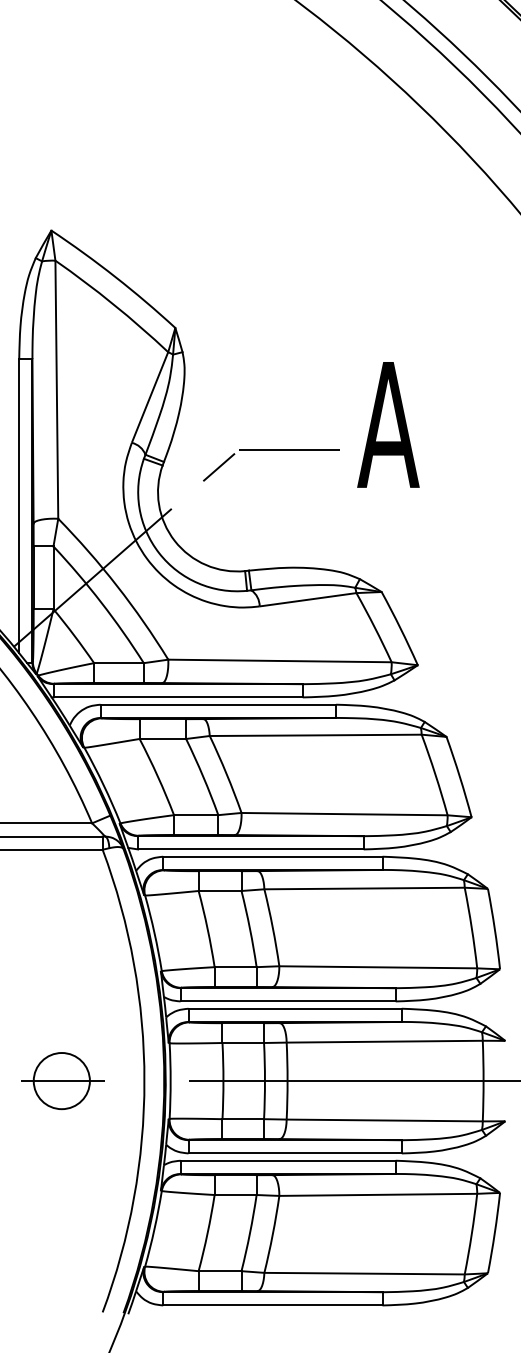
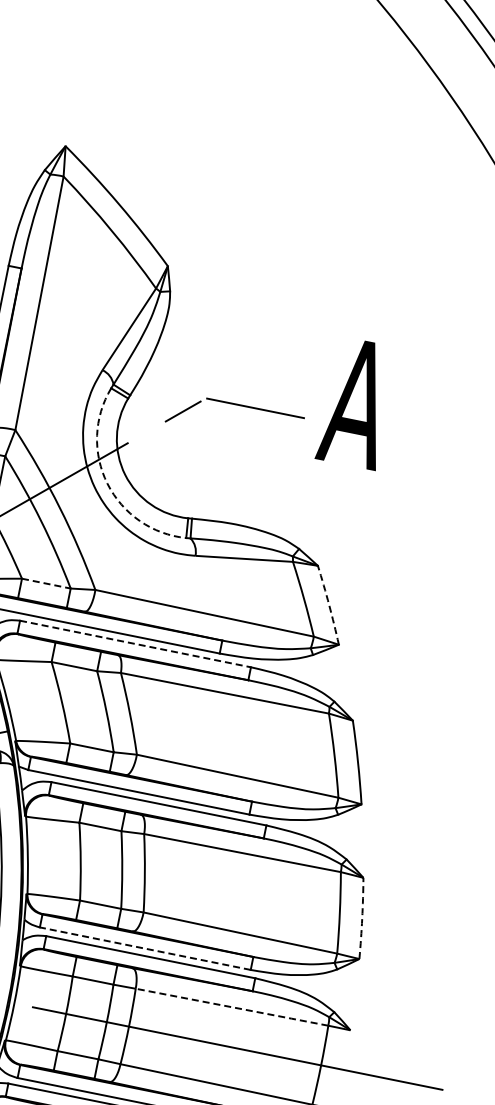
arc: (159, 553) -> (107, 484), solid -> dashed
arc: (400, 628) -> (329, 605), solid -> dashed
line: (118, 663) -> (45, 583), solid -> dashed
line: (218, 704) -> (135, 643), solid -> dashed
arc: (494, 928) -> (362, 917), solid -> dashed
line: (288, 1001) -> (145, 948), solid -> dashed
line: (385, 1041) -> (232, 1007), solid -> dashed

